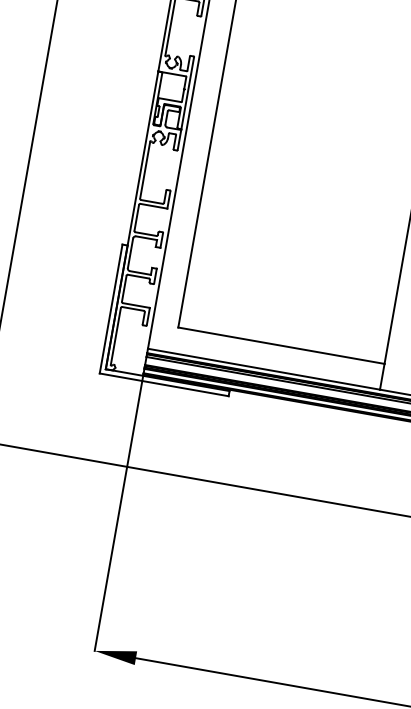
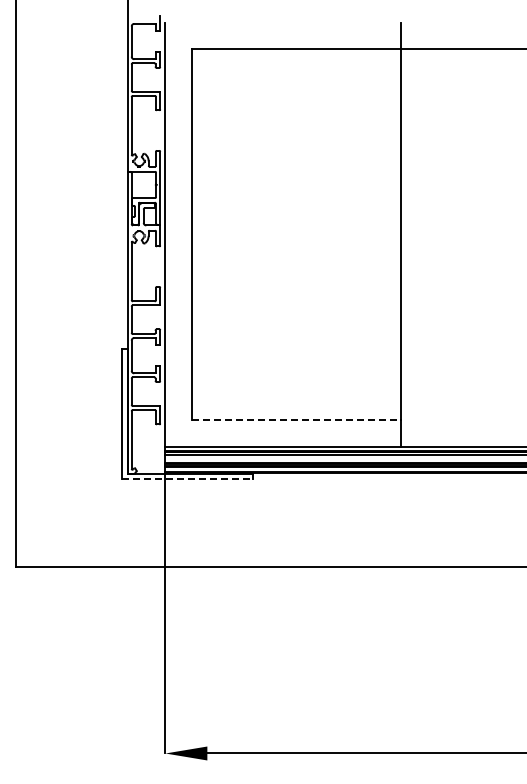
line: (281, 345) -> (296, 420), solid -> dashed
line: (164, 385) -> (188, 479), solid -> dashed

